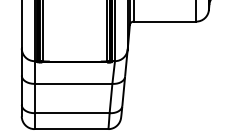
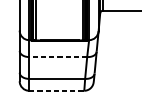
line: (73, 83) -> (58, 56), solid -> dashed
line: (71, 129) -> (56, 91), solid -> dashed

